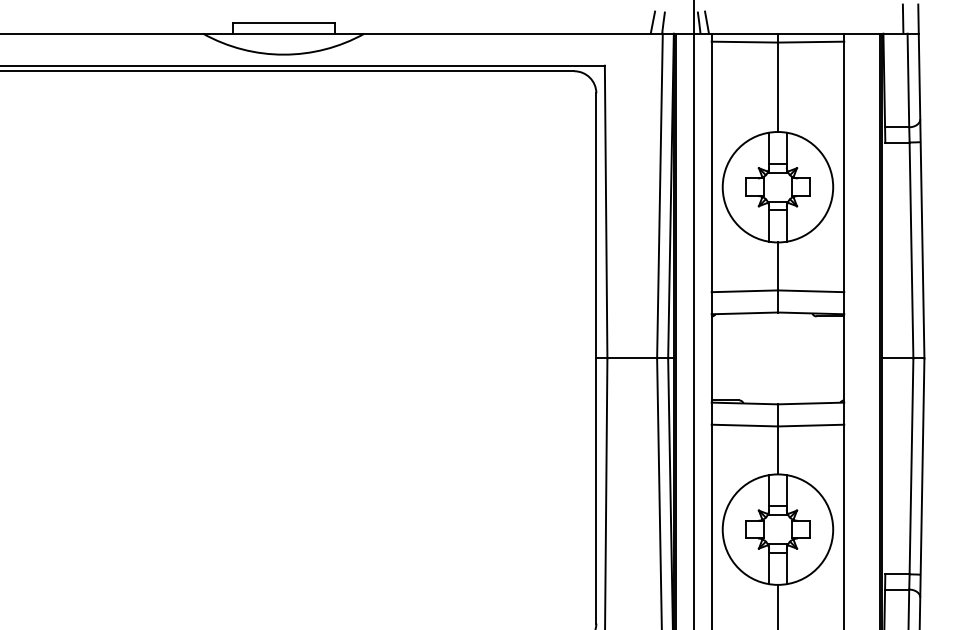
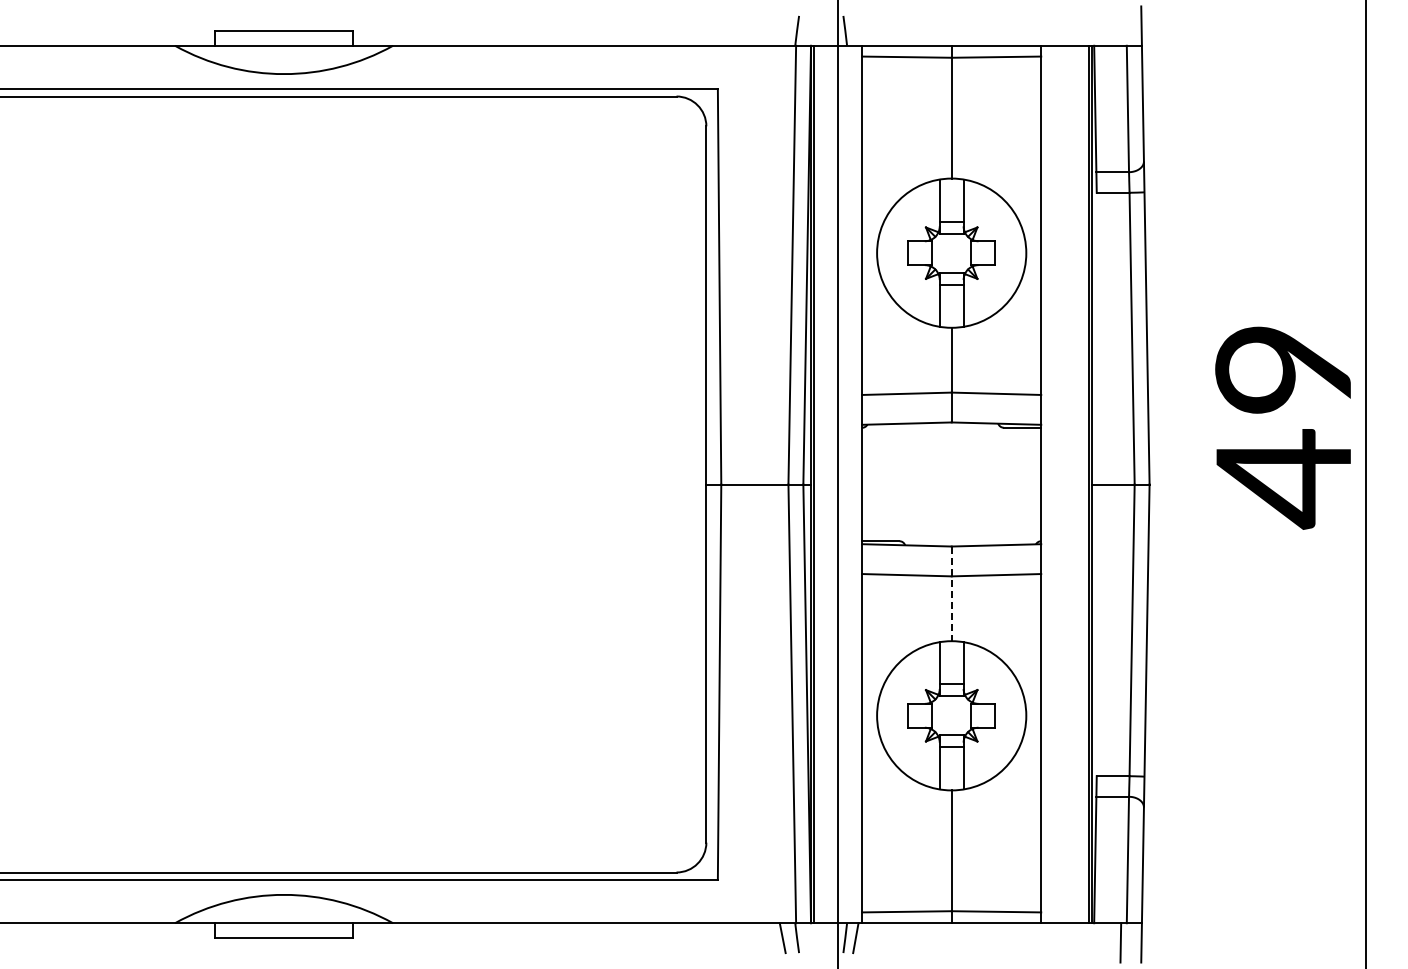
line: (902, 18) -> (1120, 25), removed
line: (652, 22) -> (782, 30), removed
line: (706, 22) -> (855, 30), removed
line: (777, 439) -> (951, 594), solid -> dashed

